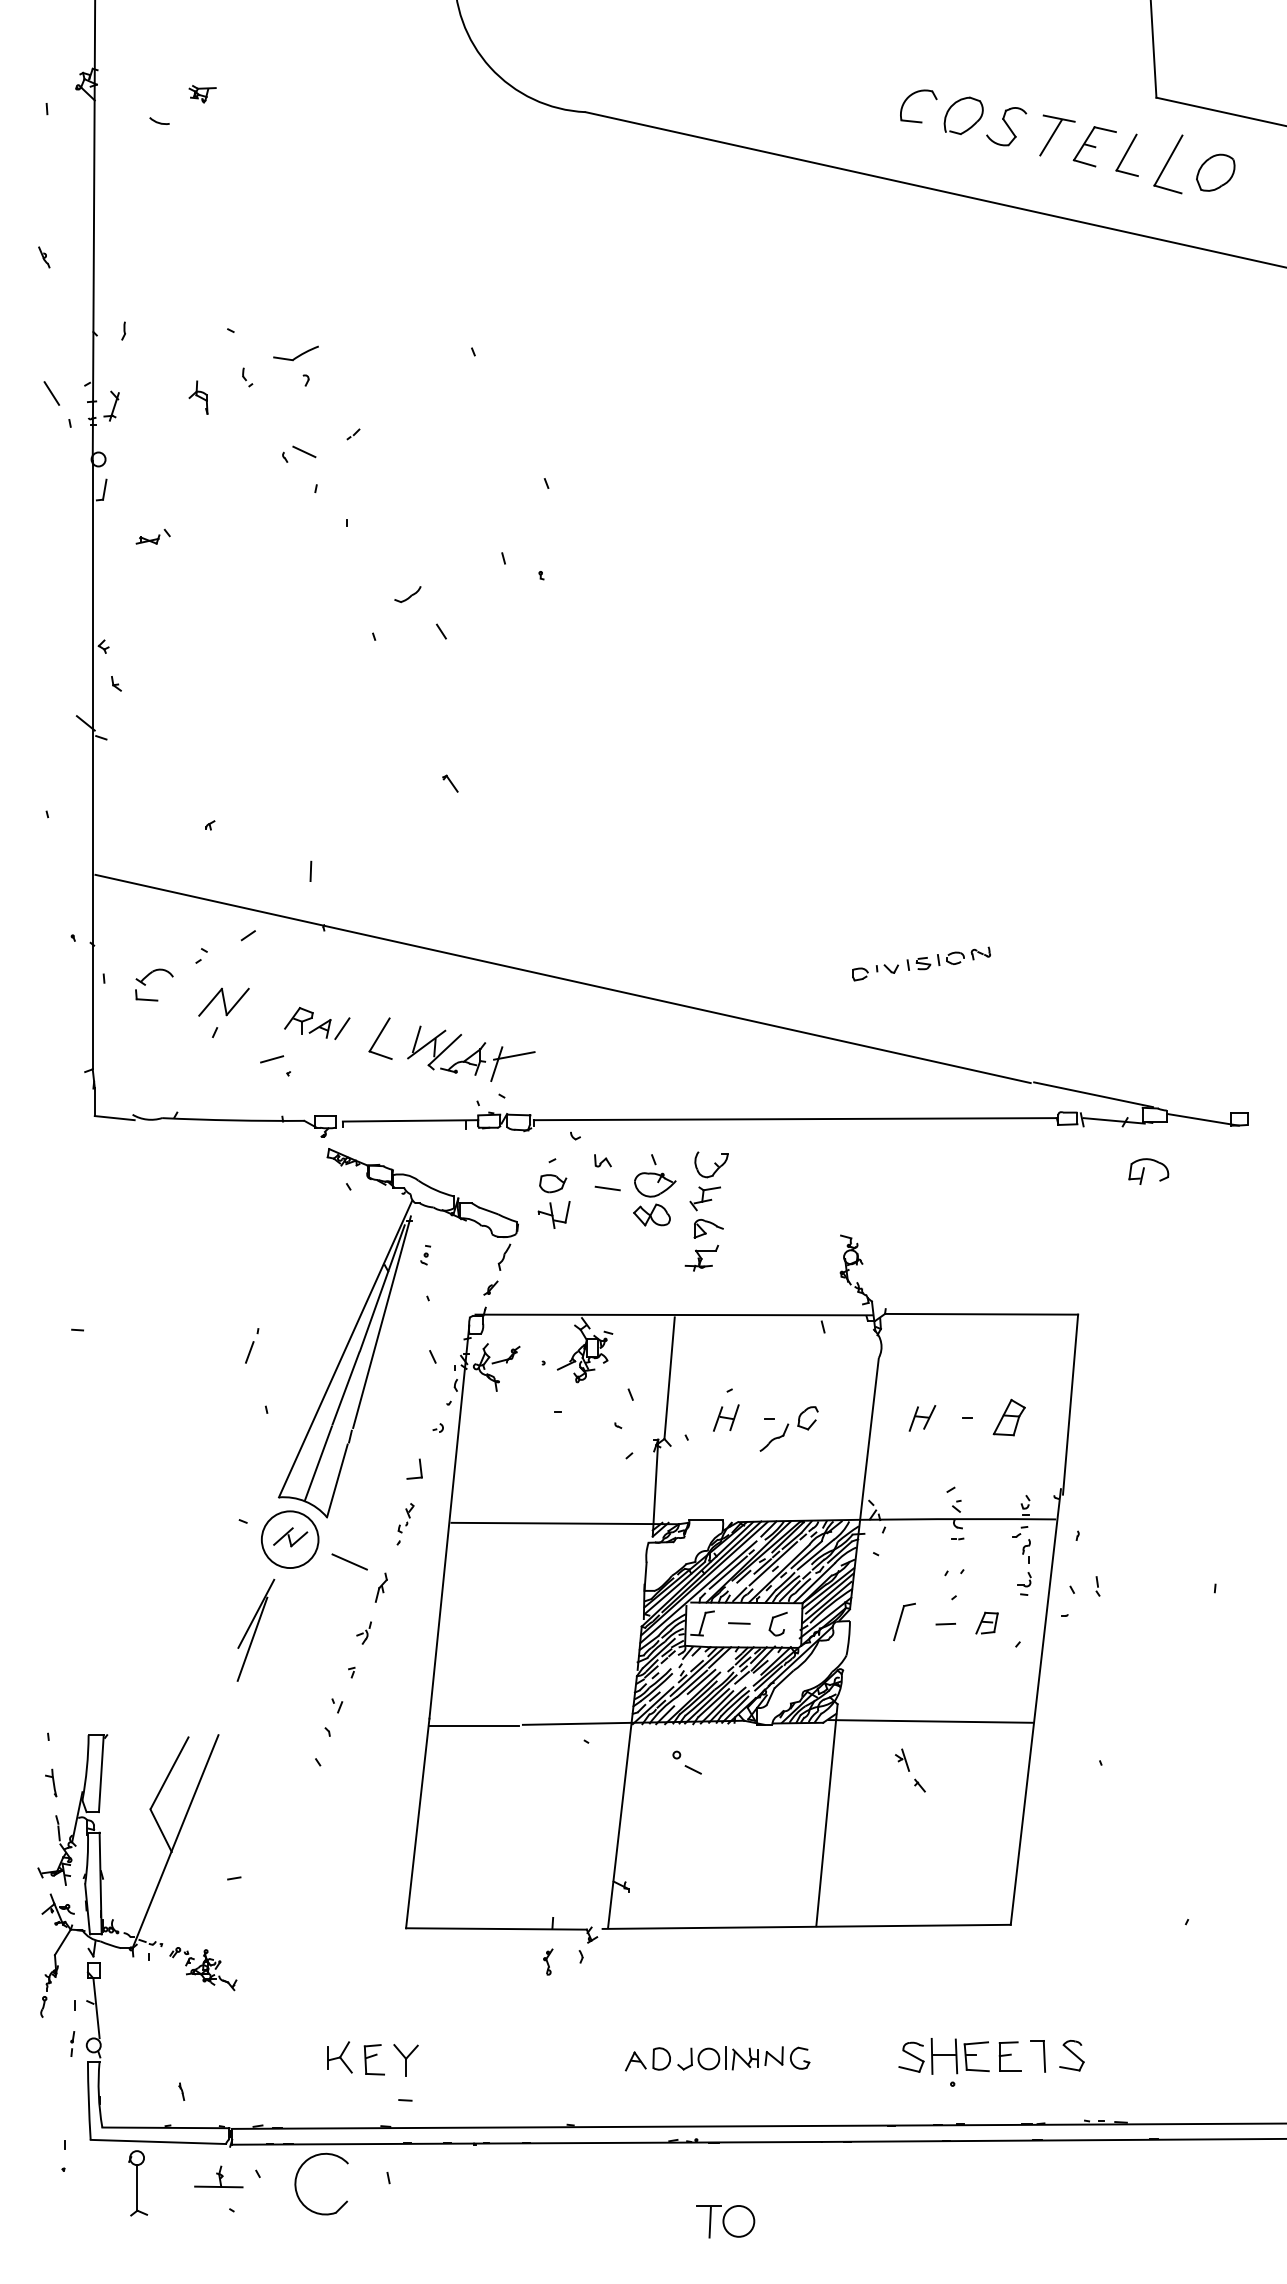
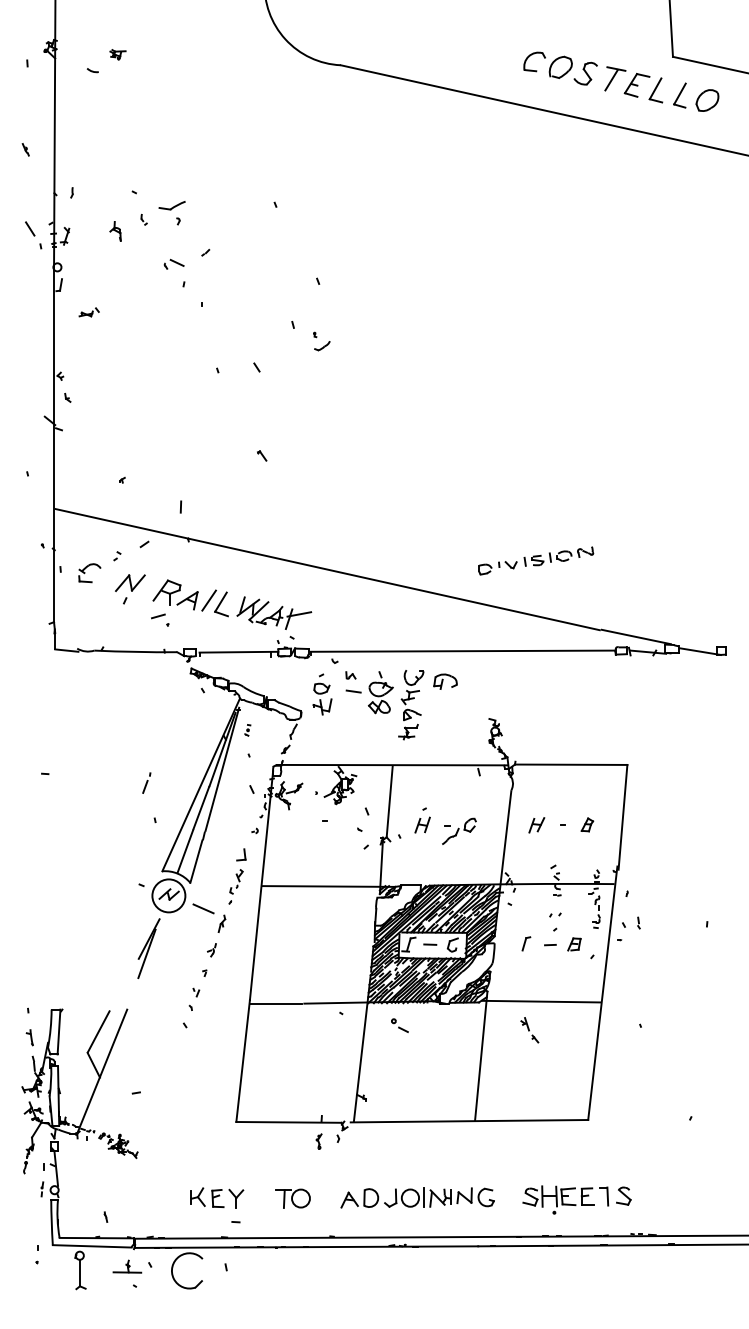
part: (1167, 164) -> (679, 95), size x0.71
part: (408, 595) -> (322, 346), moved
part: (921, 963) -> (536, 560), size x1.43
part: (316, 1023) -> (184, 595), size x1.67
part: (1148, 1171) -> (445, 681), moved
part: (1009, 1416) -> (587, 824), size x0.62
part: (404, 1523) -> (235, 886), size x1.43
part: (904, 1621) -> (526, 943), size x0.62
part: (717, 2058) -> (417, 1197), size x1.43
part: (724, 2221) -> (292, 1198), moved

